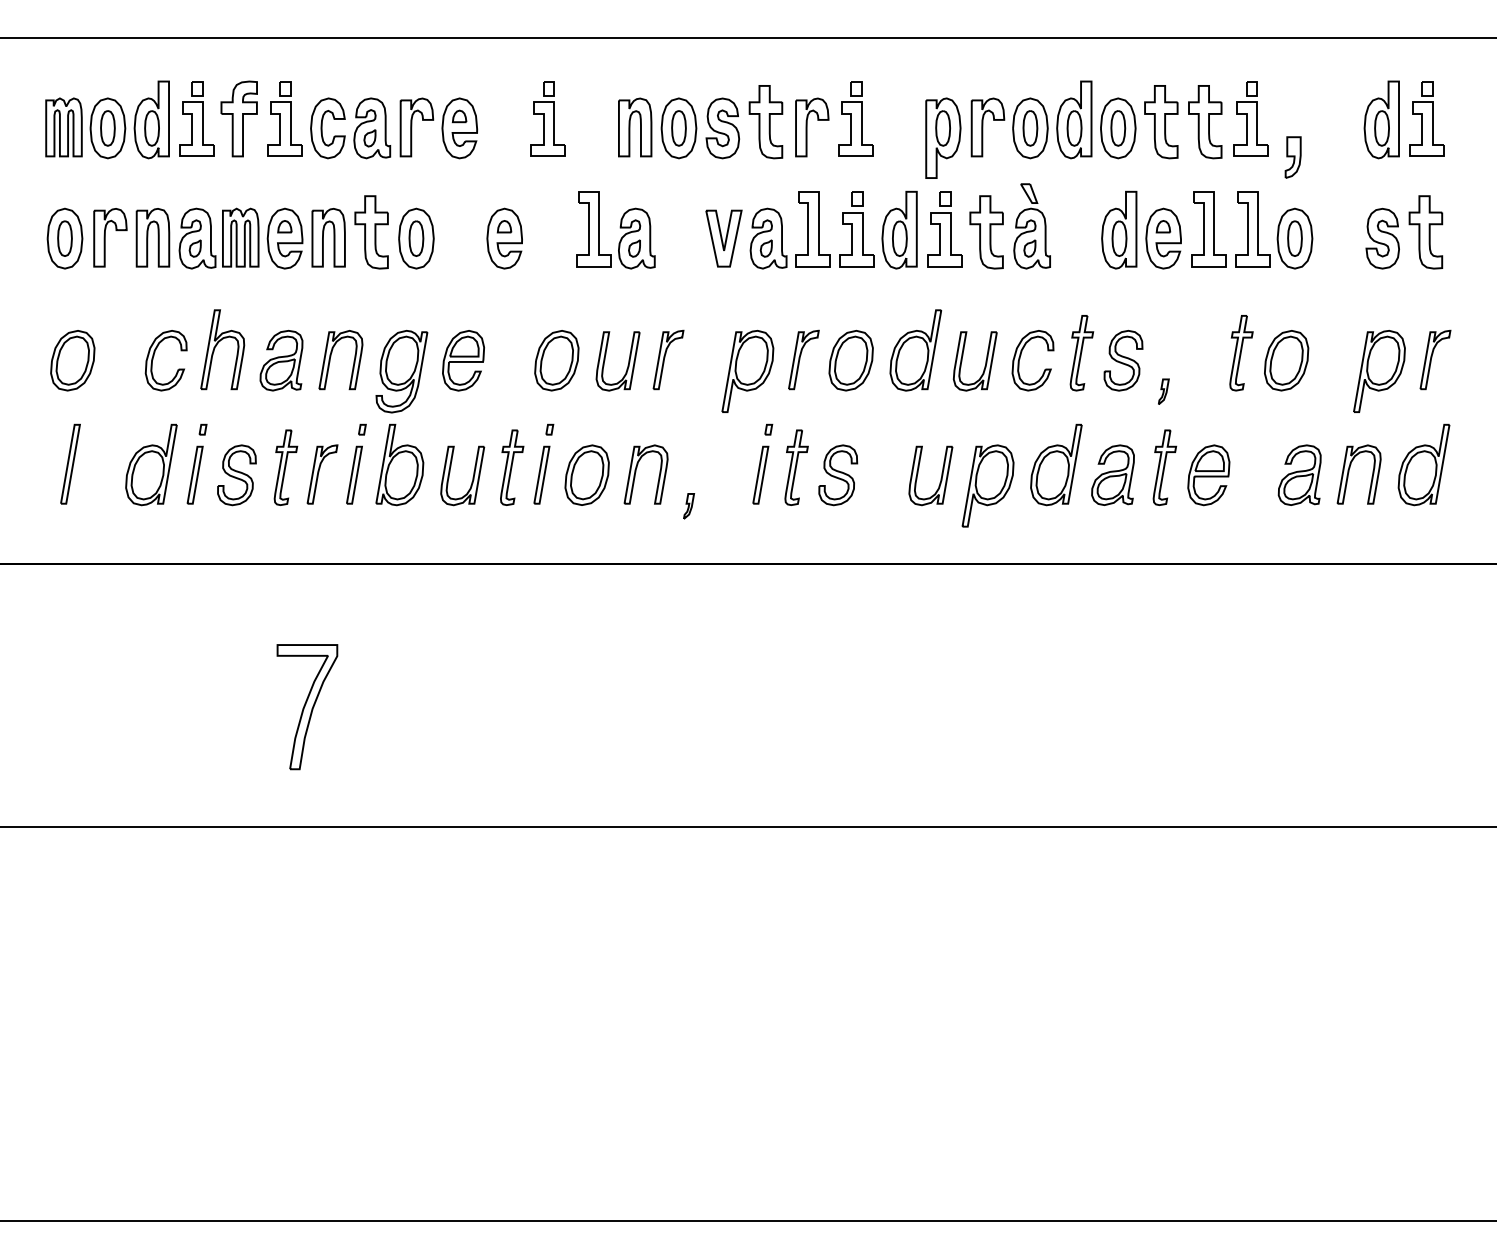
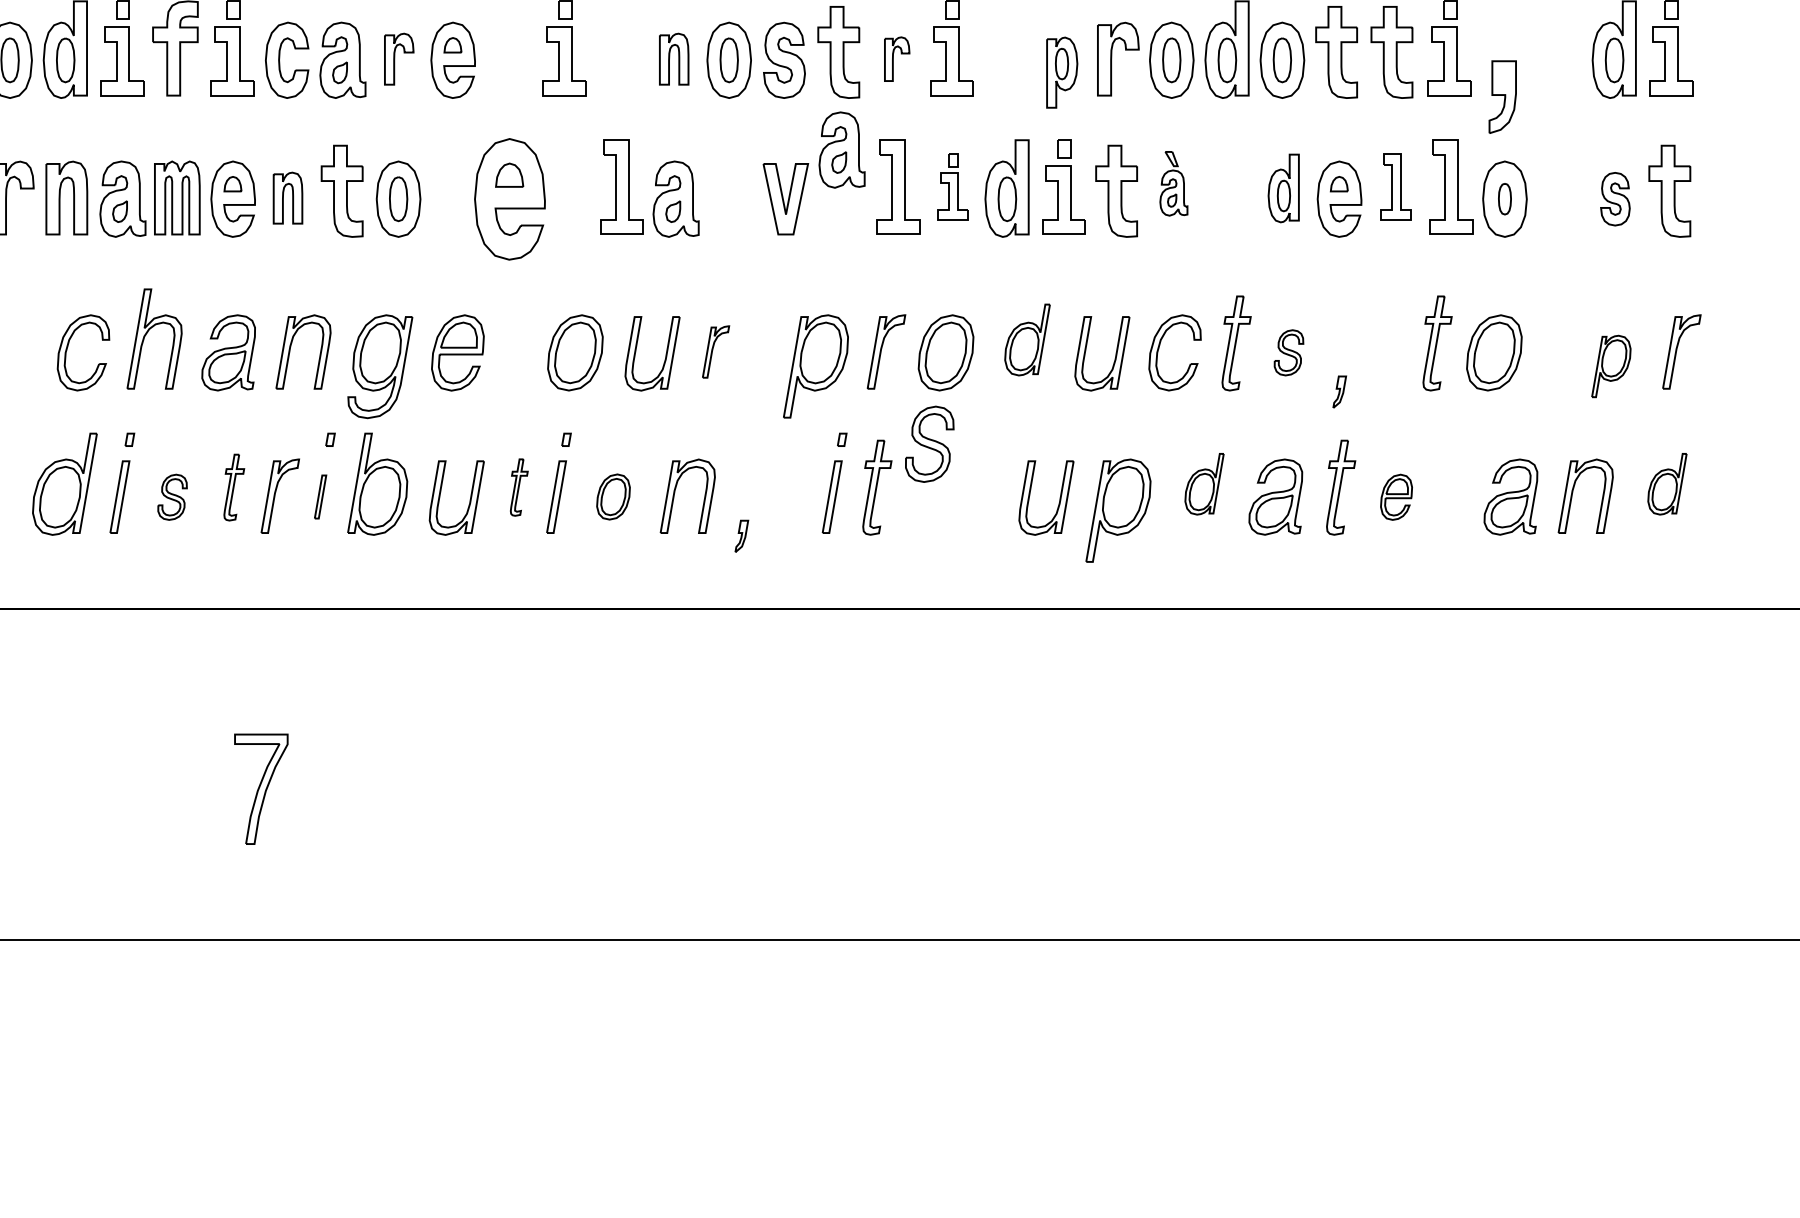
part: (416, 127) -> (398, 59), size x0.7
part: (635, 127) -> (674, 59), size x0.7
part: (812, 127) -> (897, 59), size x0.6
part: (943, 137) -> (1062, 71), size x0.7
part: (1292, 157) -> (1501, 97), size x1.4
part: (1031, 226) -> (1173, 183), size x0.6
part: (856, 229) -> (952, 187), size x0.7
part: (1119, 229) -> (1283, 187), size x0.7
part: (1208, 229) -> (1396, 187), size x0.7
part: (328, 237) -> (287, 197), size x0.7
part: (504, 238) -> (509, 199), size x1.6
part: (768, 238) -> (841, 149), moved
part: (1294, 238) -> (1504, 199), size x0.7
part: (1382, 238) -> (1615, 199), size x0.7
part: (915, 350) -> (1027, 340), size x0.7
part: (668, 359) -> (716, 351), size x0.7
part: (1123, 360) -> (1288, 352), size x0.6
part: (1379, 371) -> (1611, 366), size x0.6
part: (1056, 464) -> (1204, 483), size x0.6
part: (1423, 464) -> (1666, 483), size x0.6
part: (285, 467) -> (233, 487), size x0.7
part: (512, 467) -> (519, 487), size x0.6
part: (354, 474) -> (320, 496), size x0.6
part: (586, 474) -> (612, 496), size x0.6
part: (236, 475) -> (171, 497), size x0.6
part: (838, 475) -> (930, 444), moved
part: (1208, 475) -> (1396, 497), size x0.6
part: (307, 707) -> (261, 789), size x0.7

